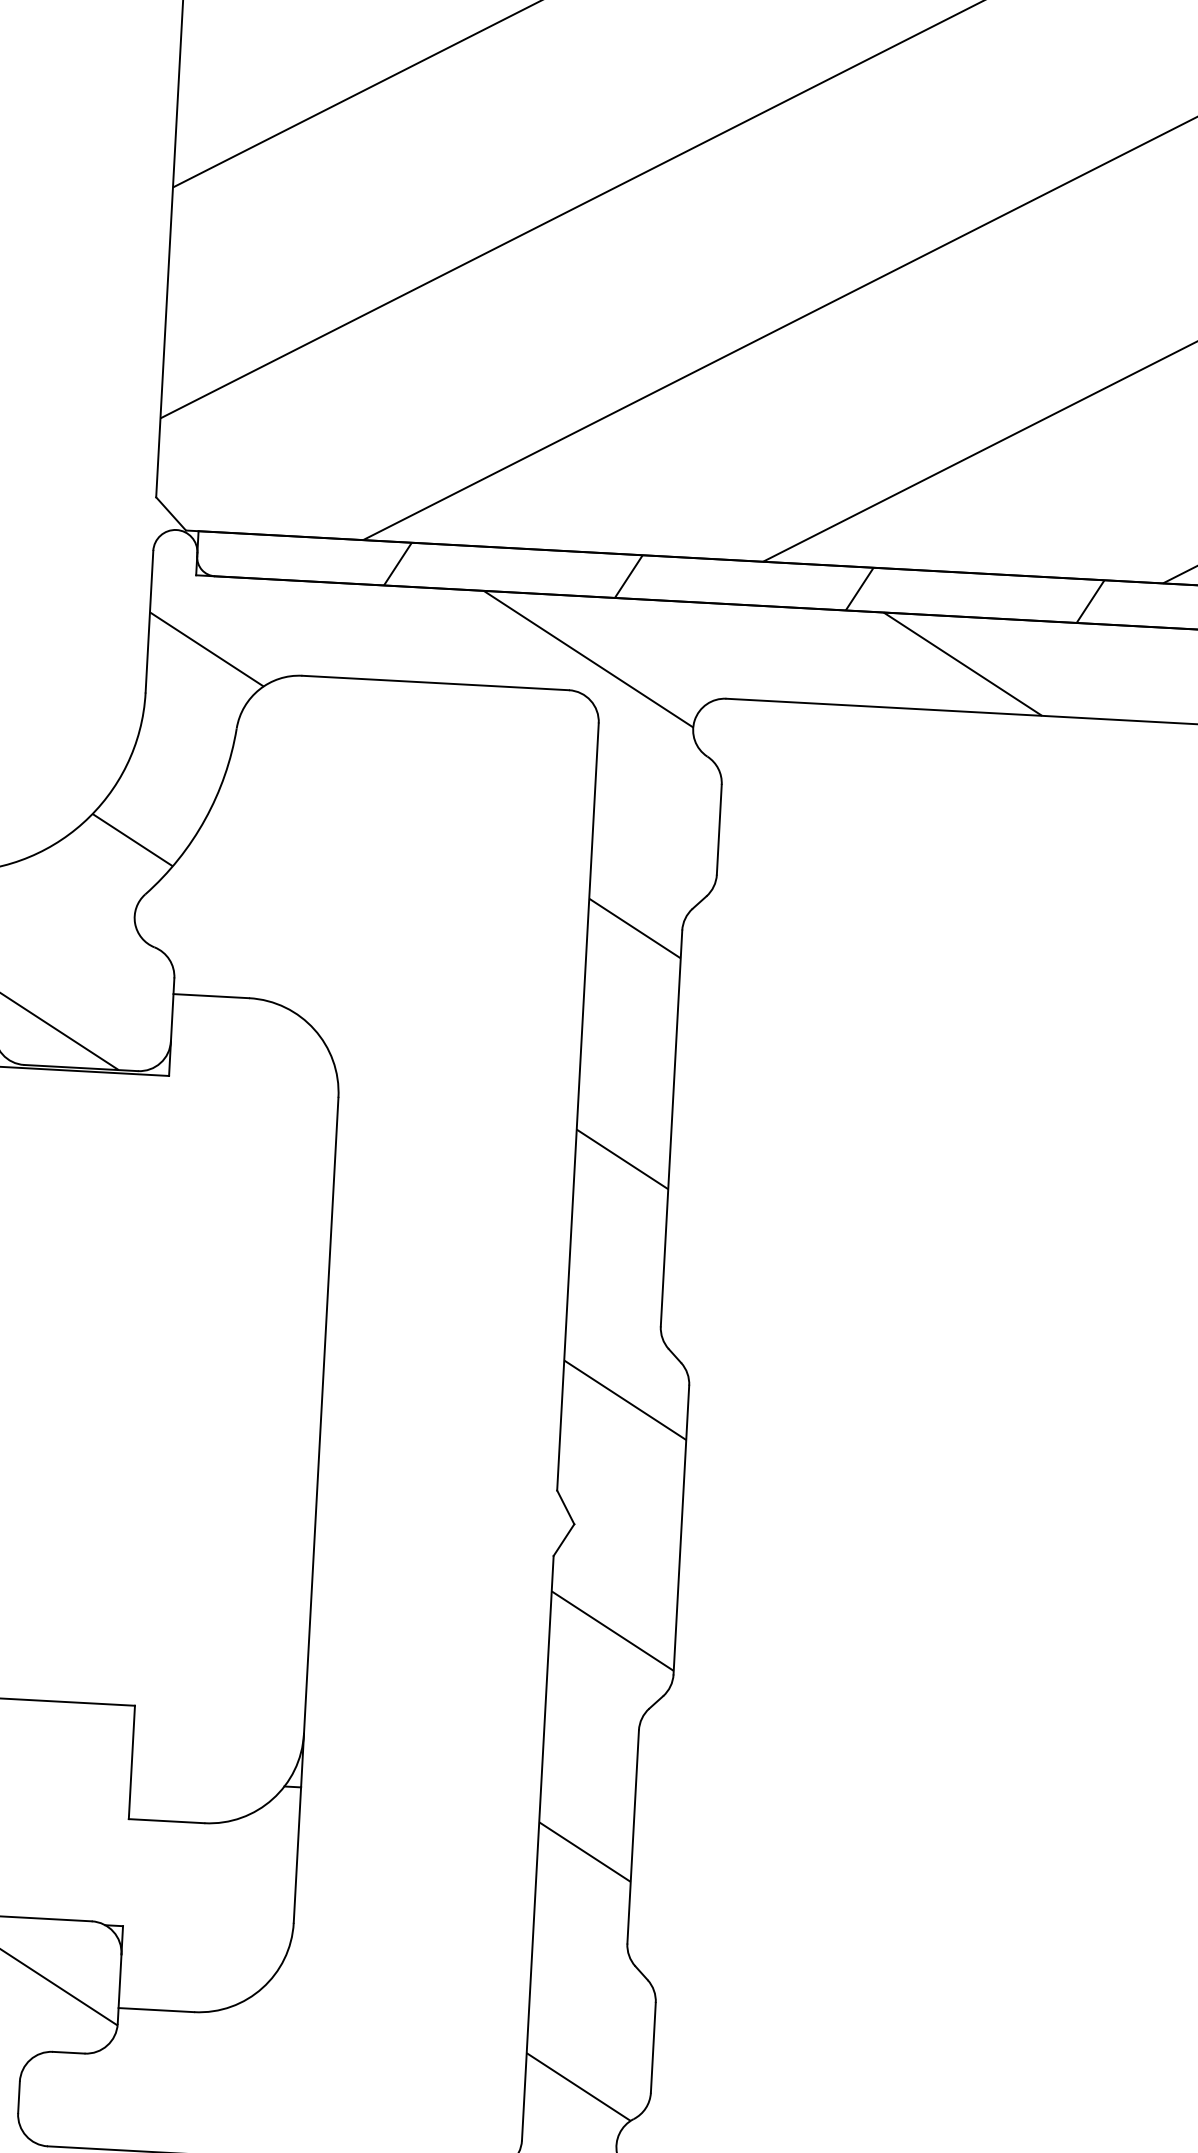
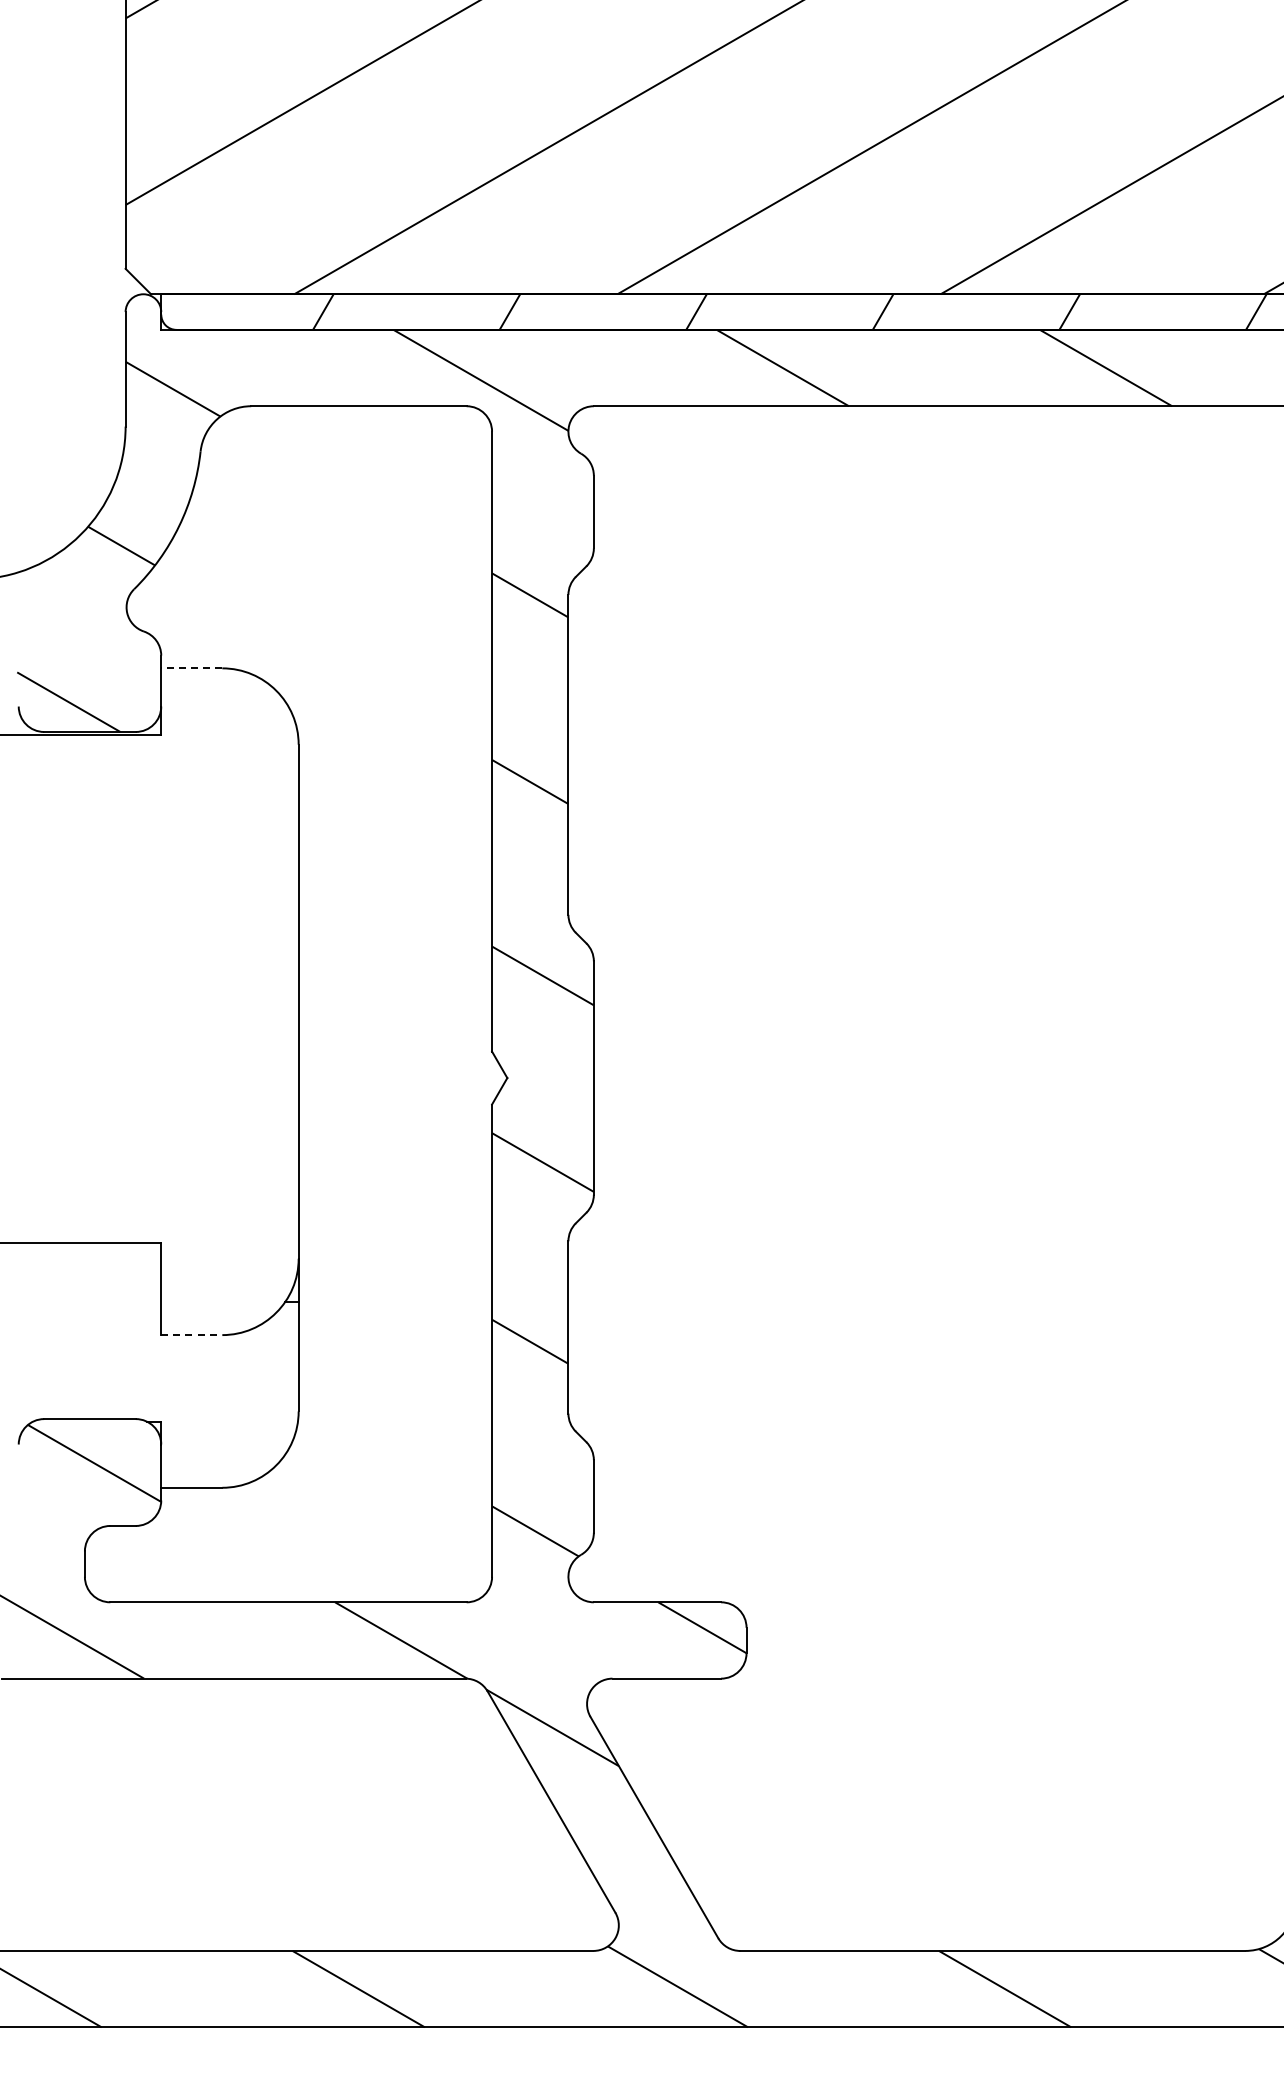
line: (210, 996) -> (191, 668), solid -> dashed
line: (166, 1821) -> (191, 1335), solid -> dashed

